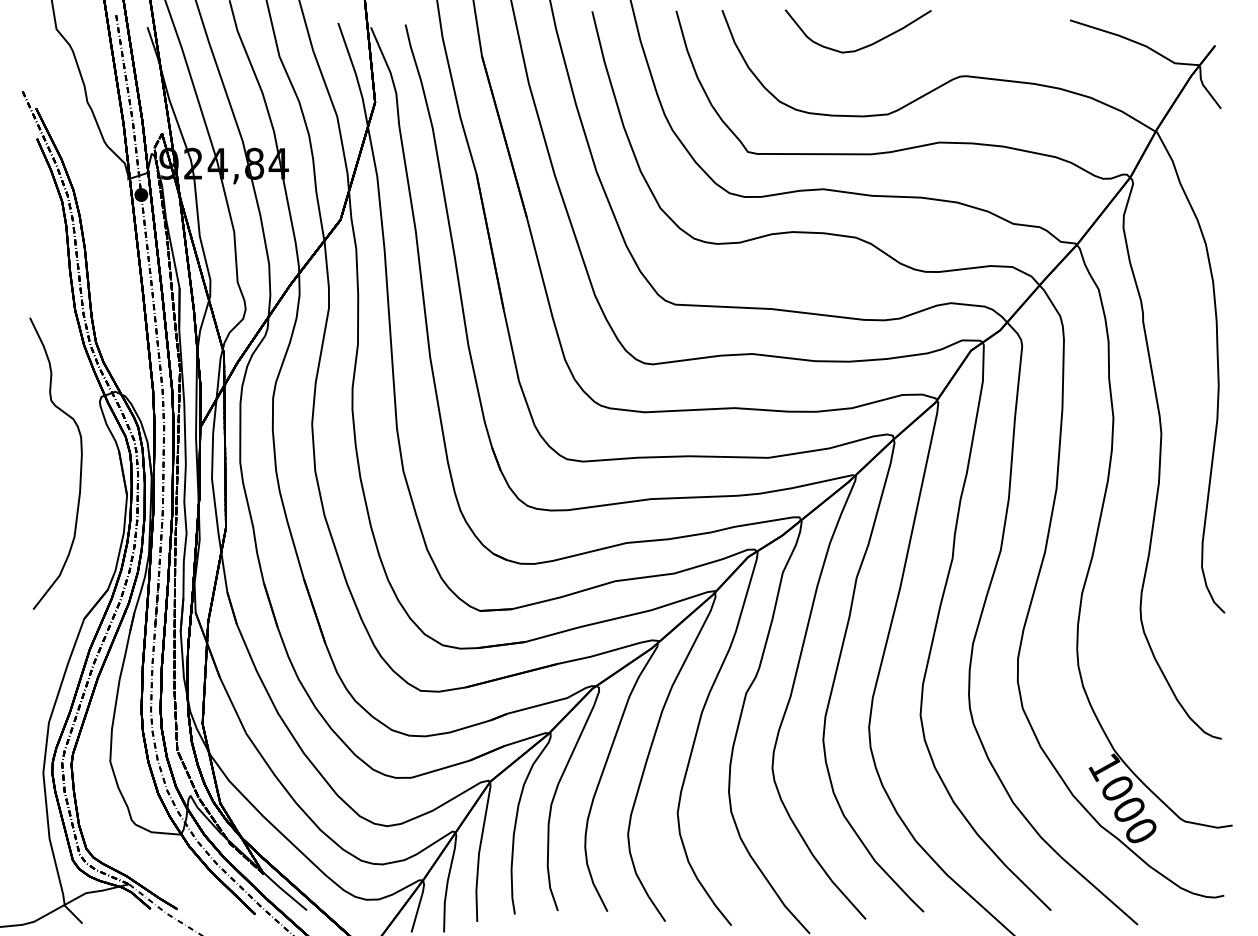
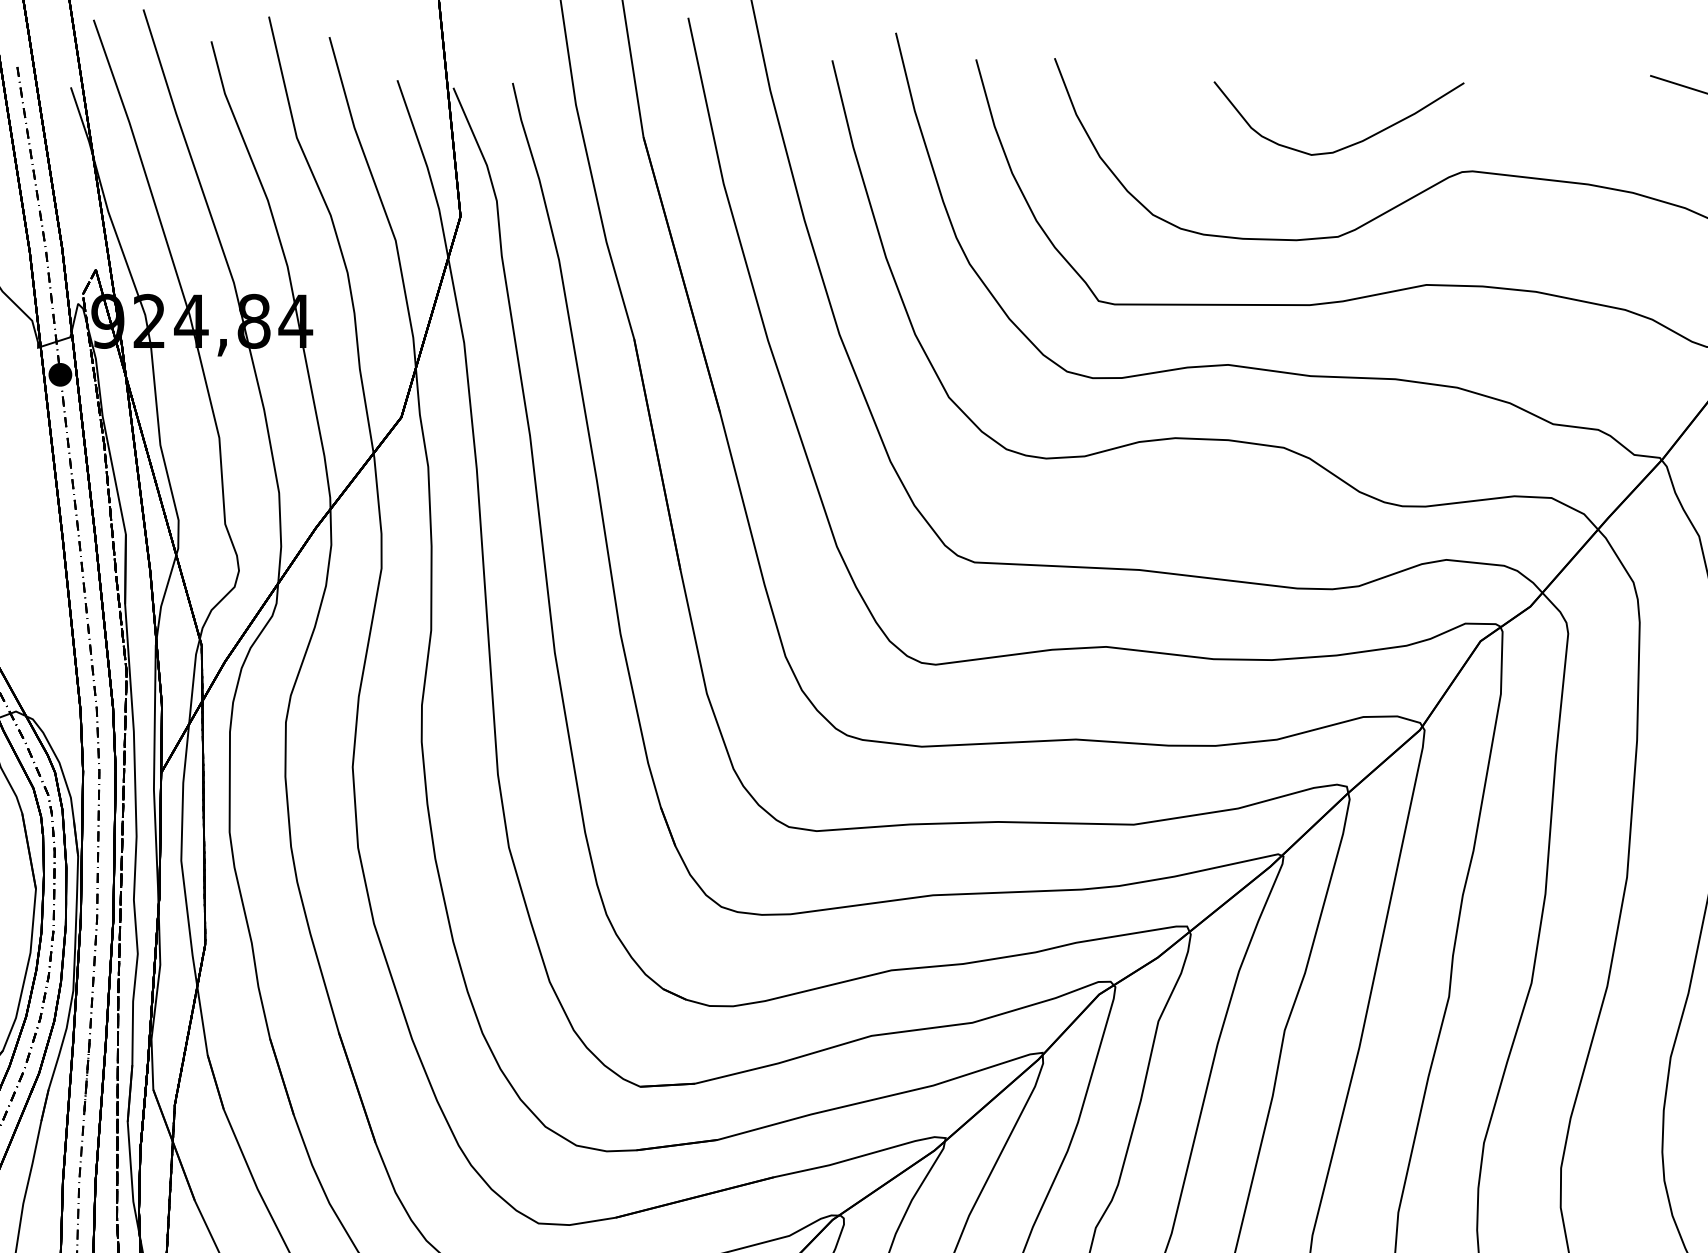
curve: (863, 46) -> (1347, 144), moved

